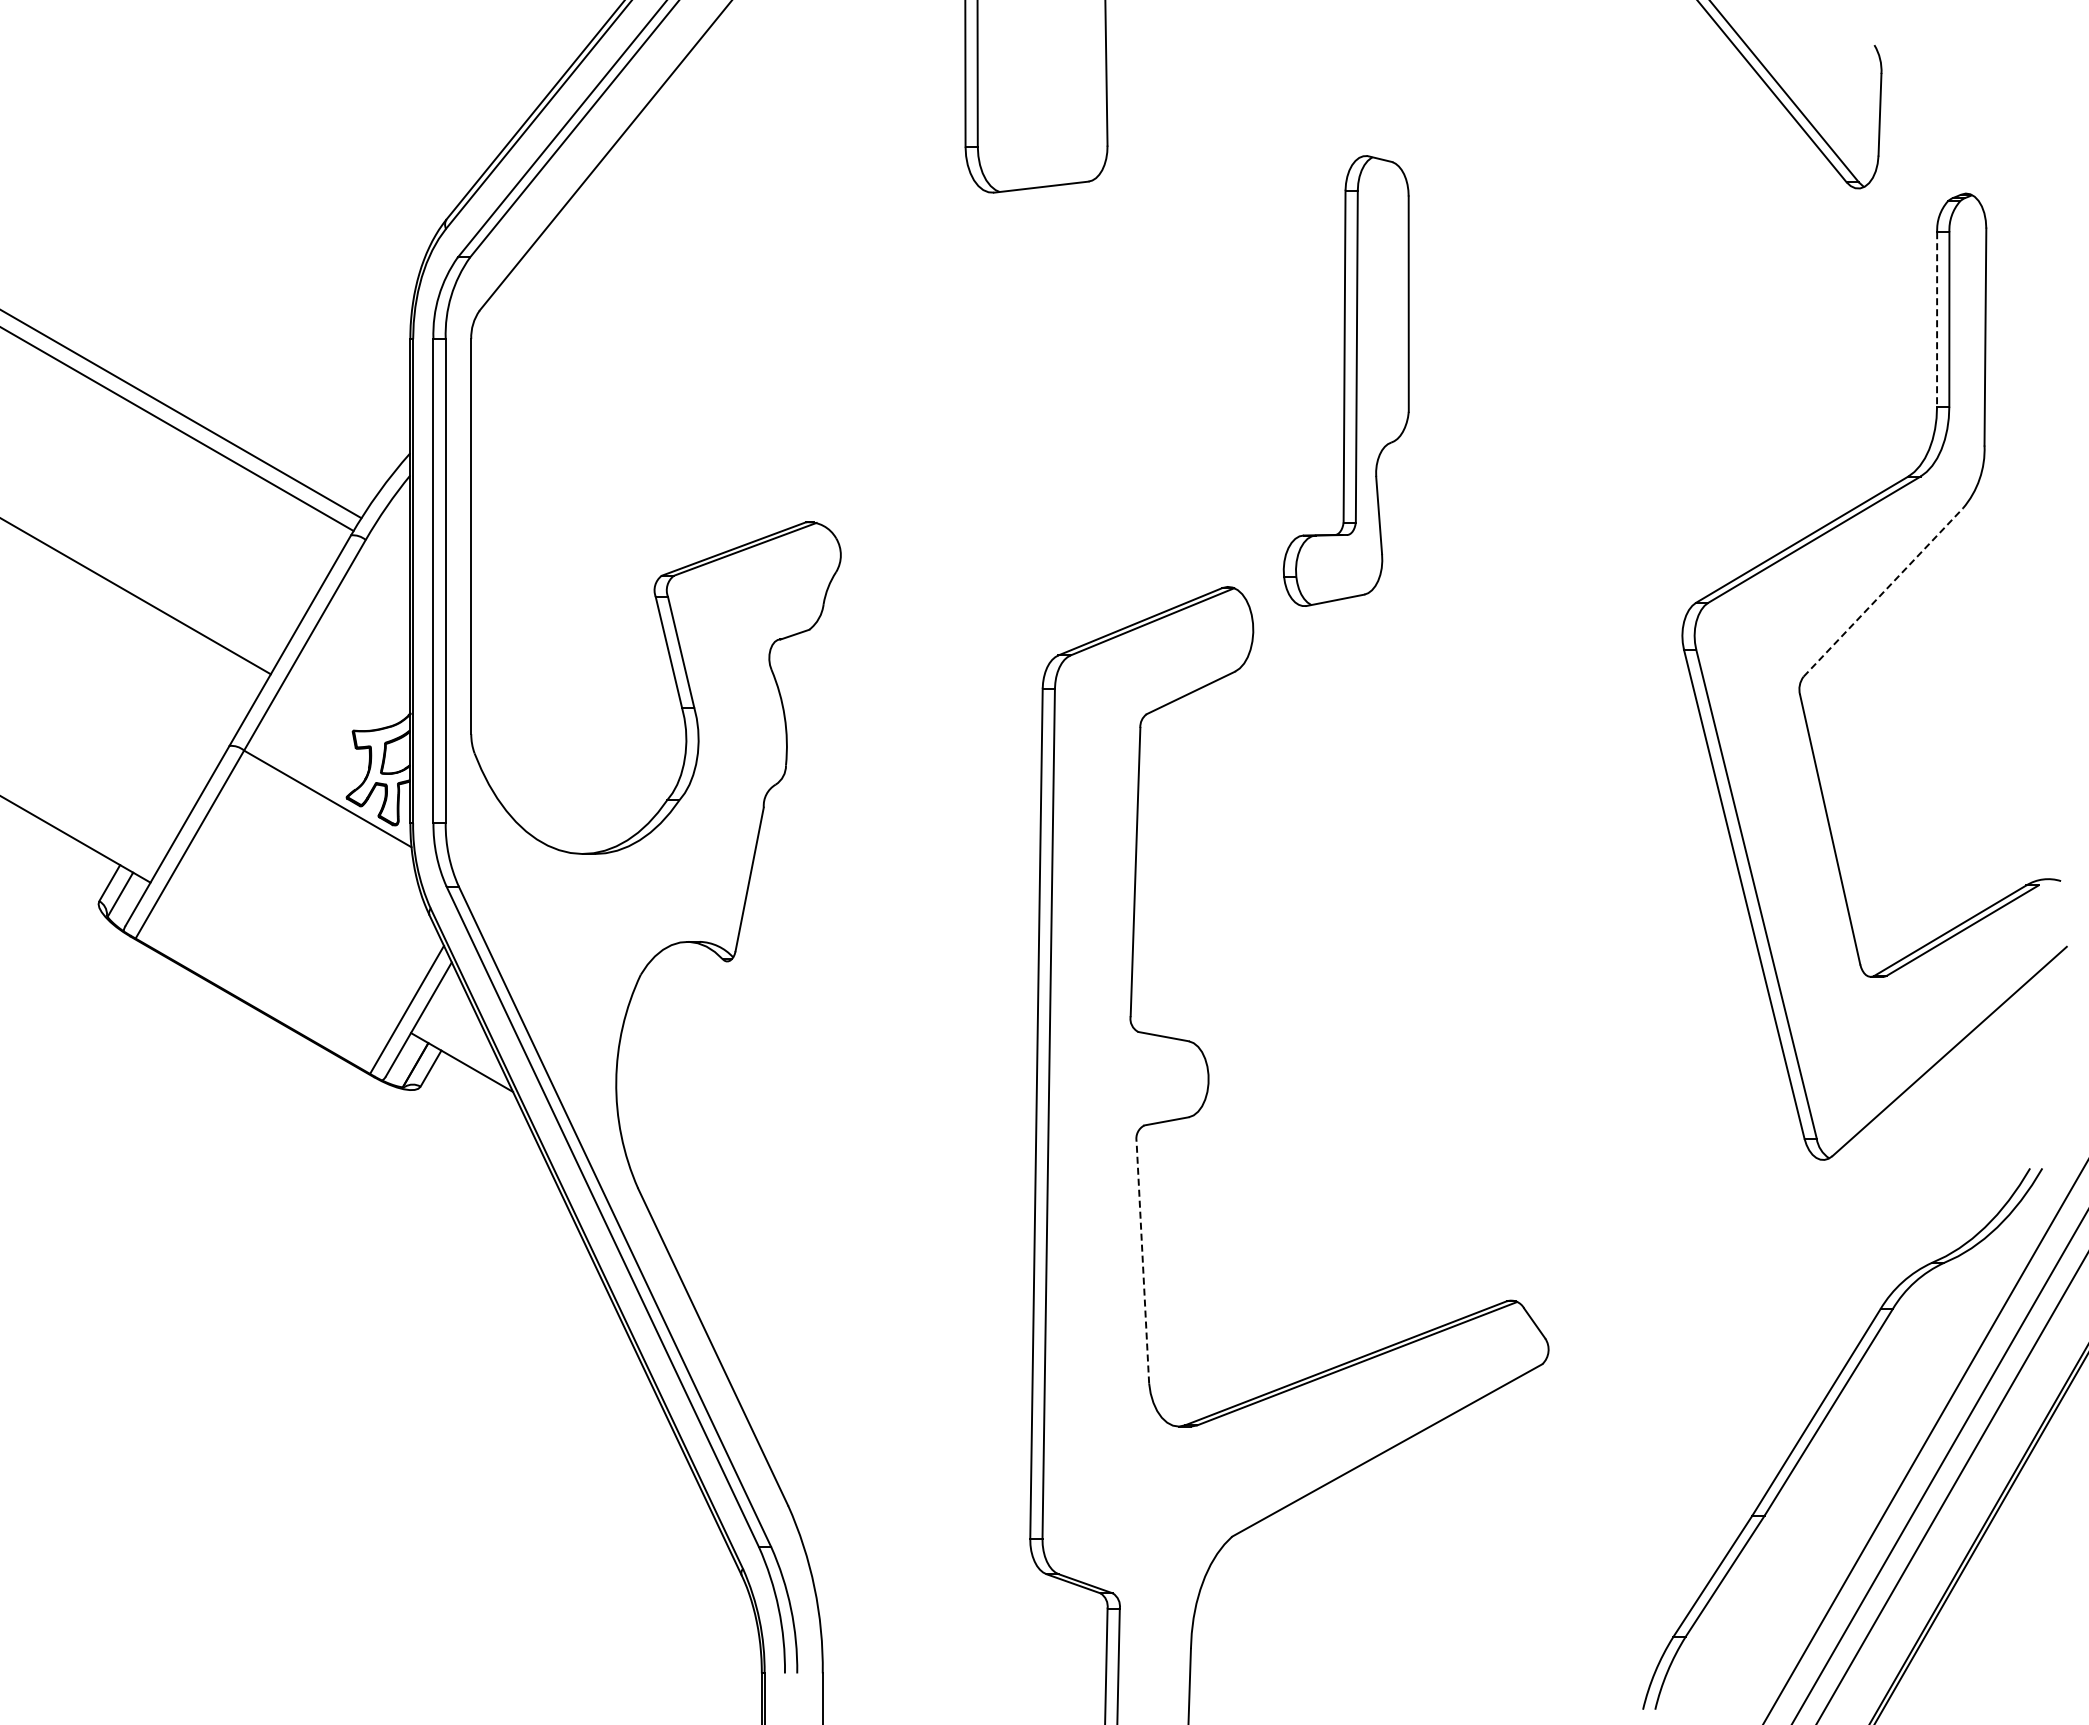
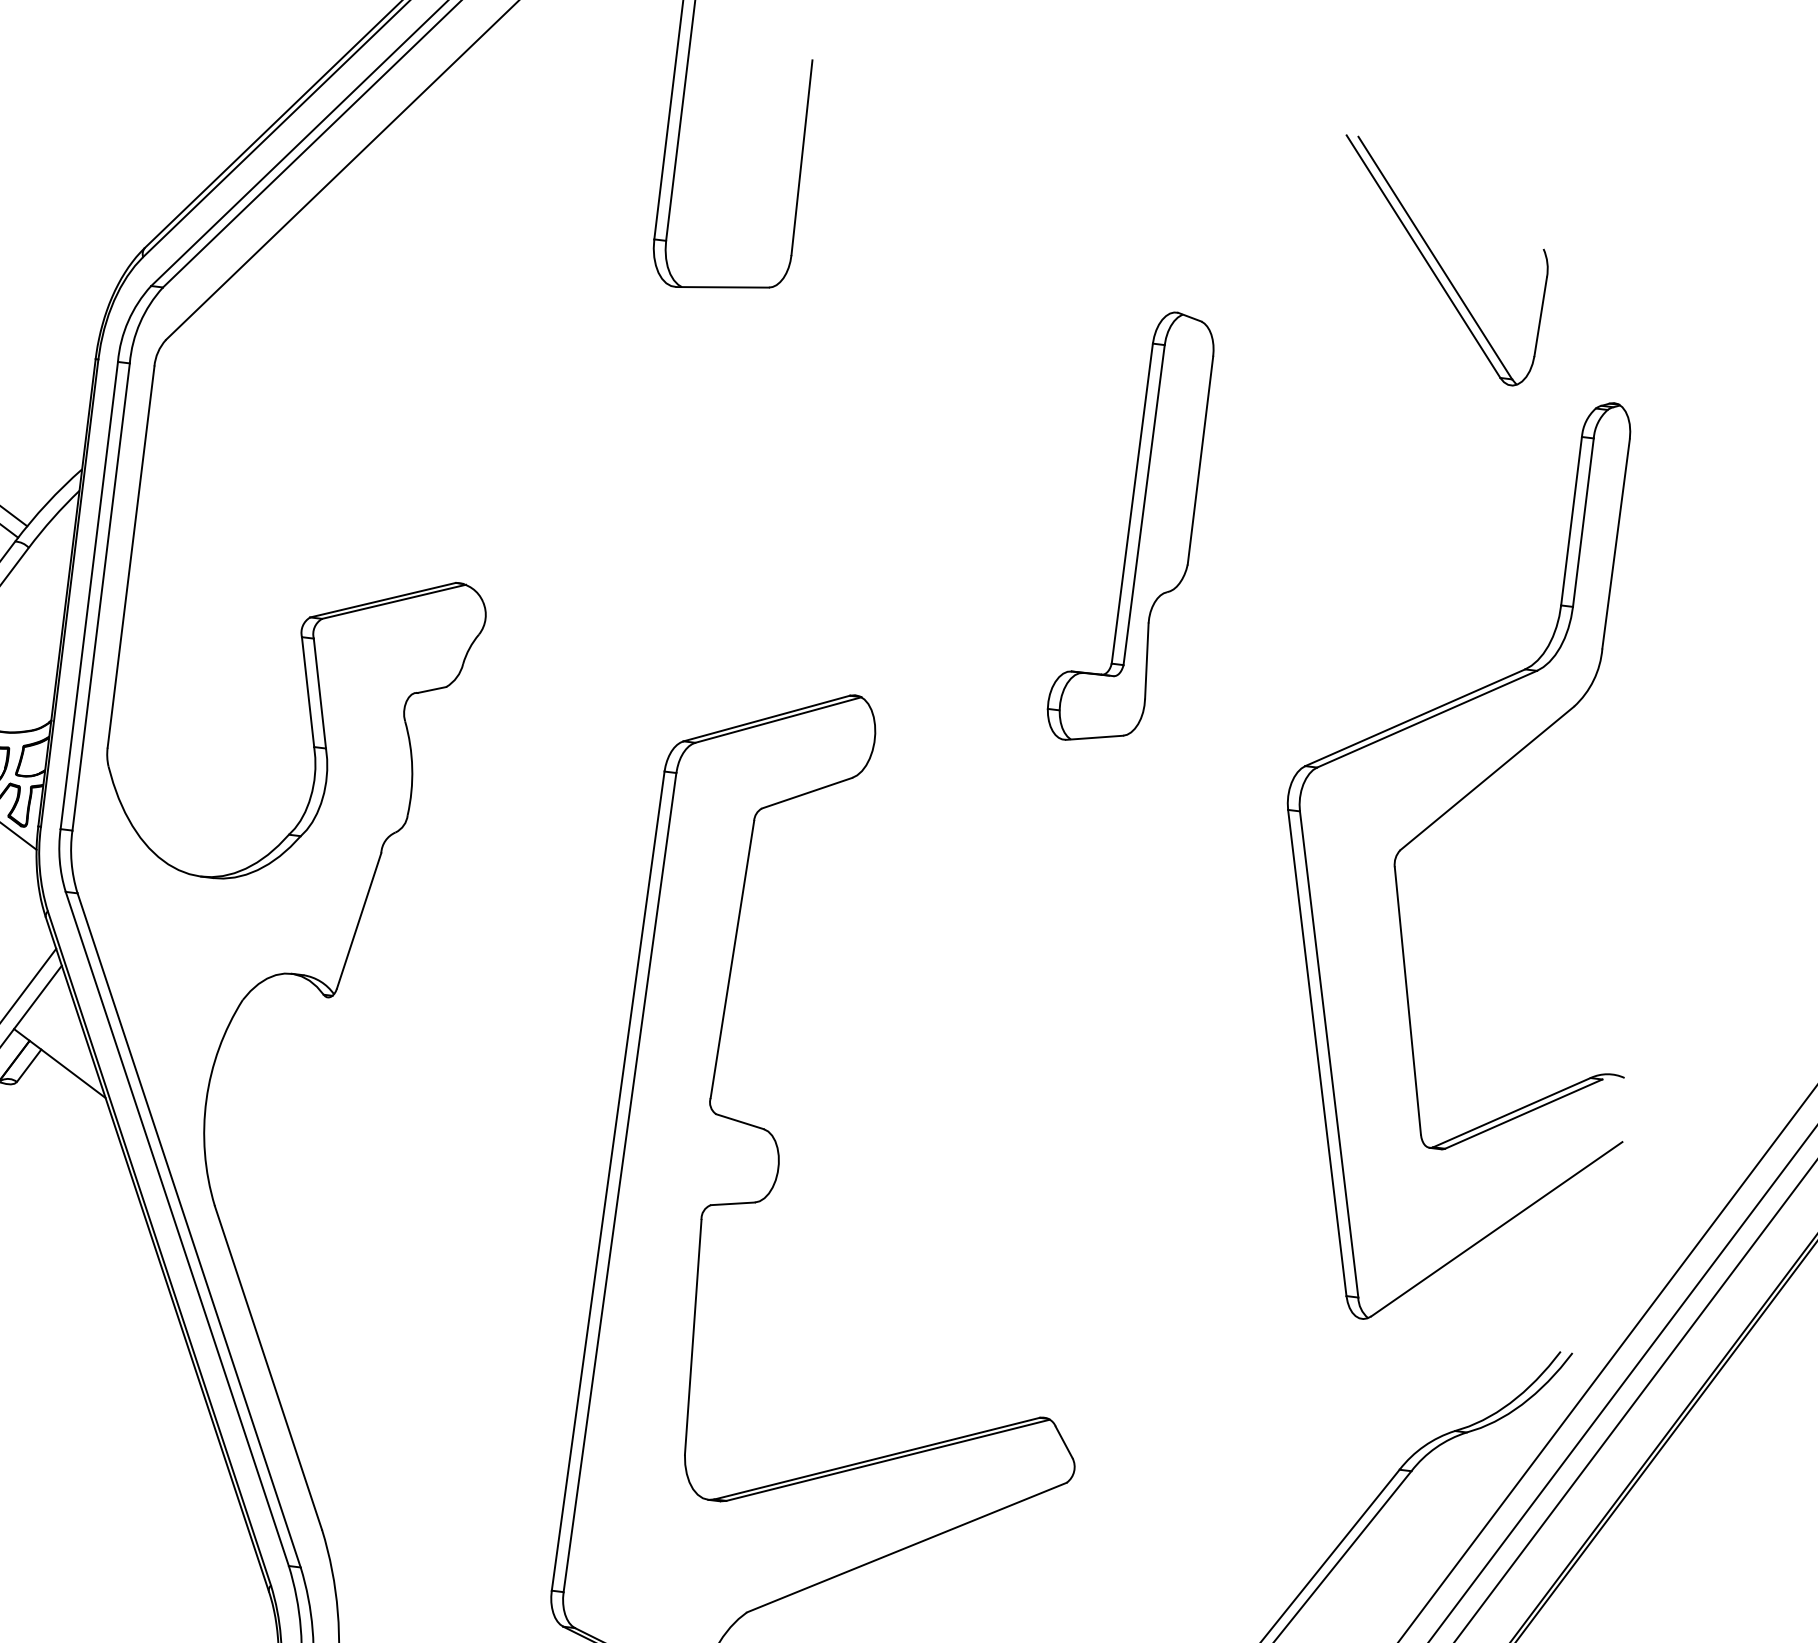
line: (1937, 319) -> (1571, 521), dashed -> solid
part: (1345, 380) -> (1130, 526), moved
line: (1883, 592) -> (1487, 778), dashed -> solid
line: (1142, 1262) -> (692, 1337), dashed -> solid

